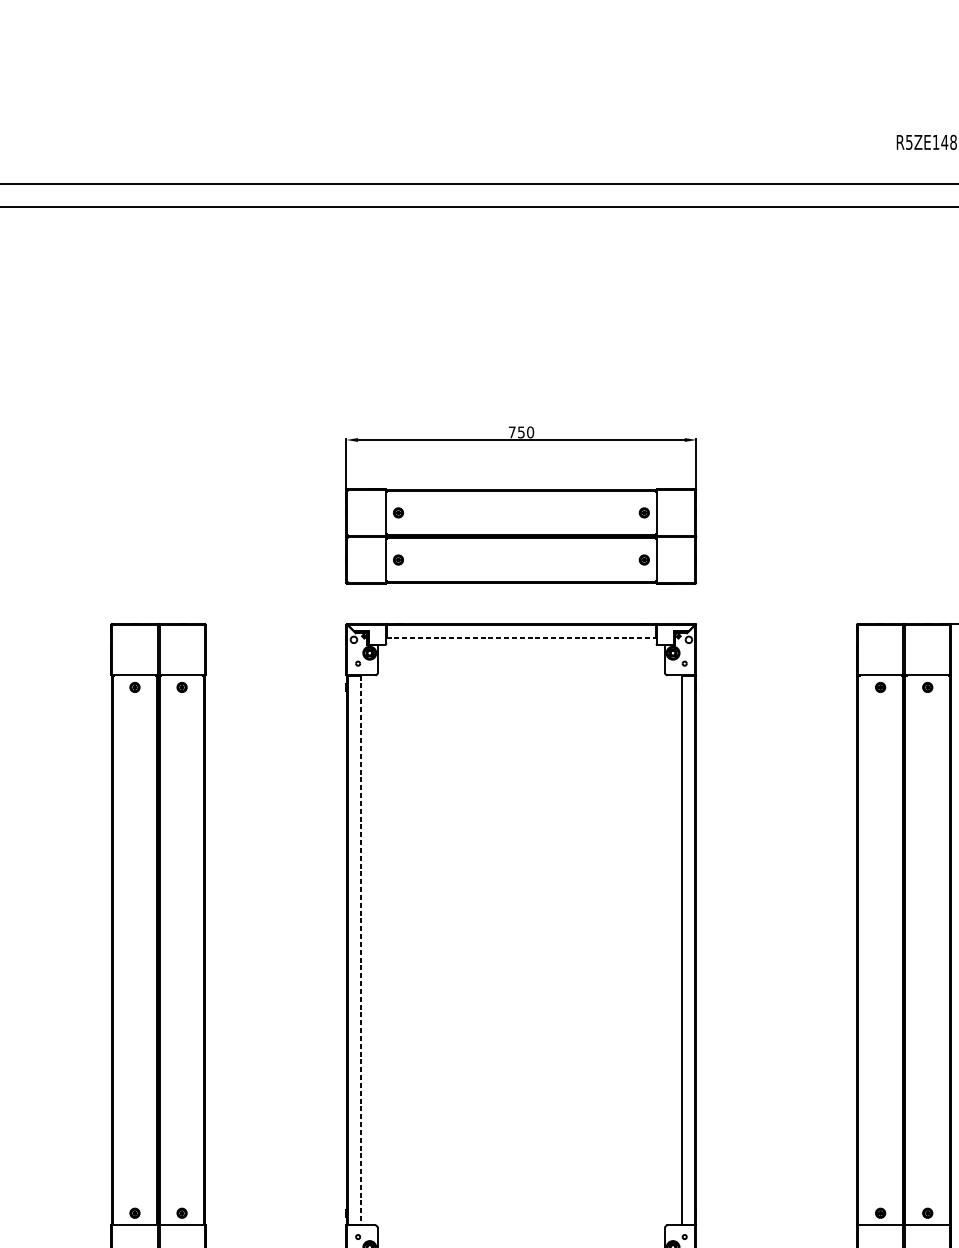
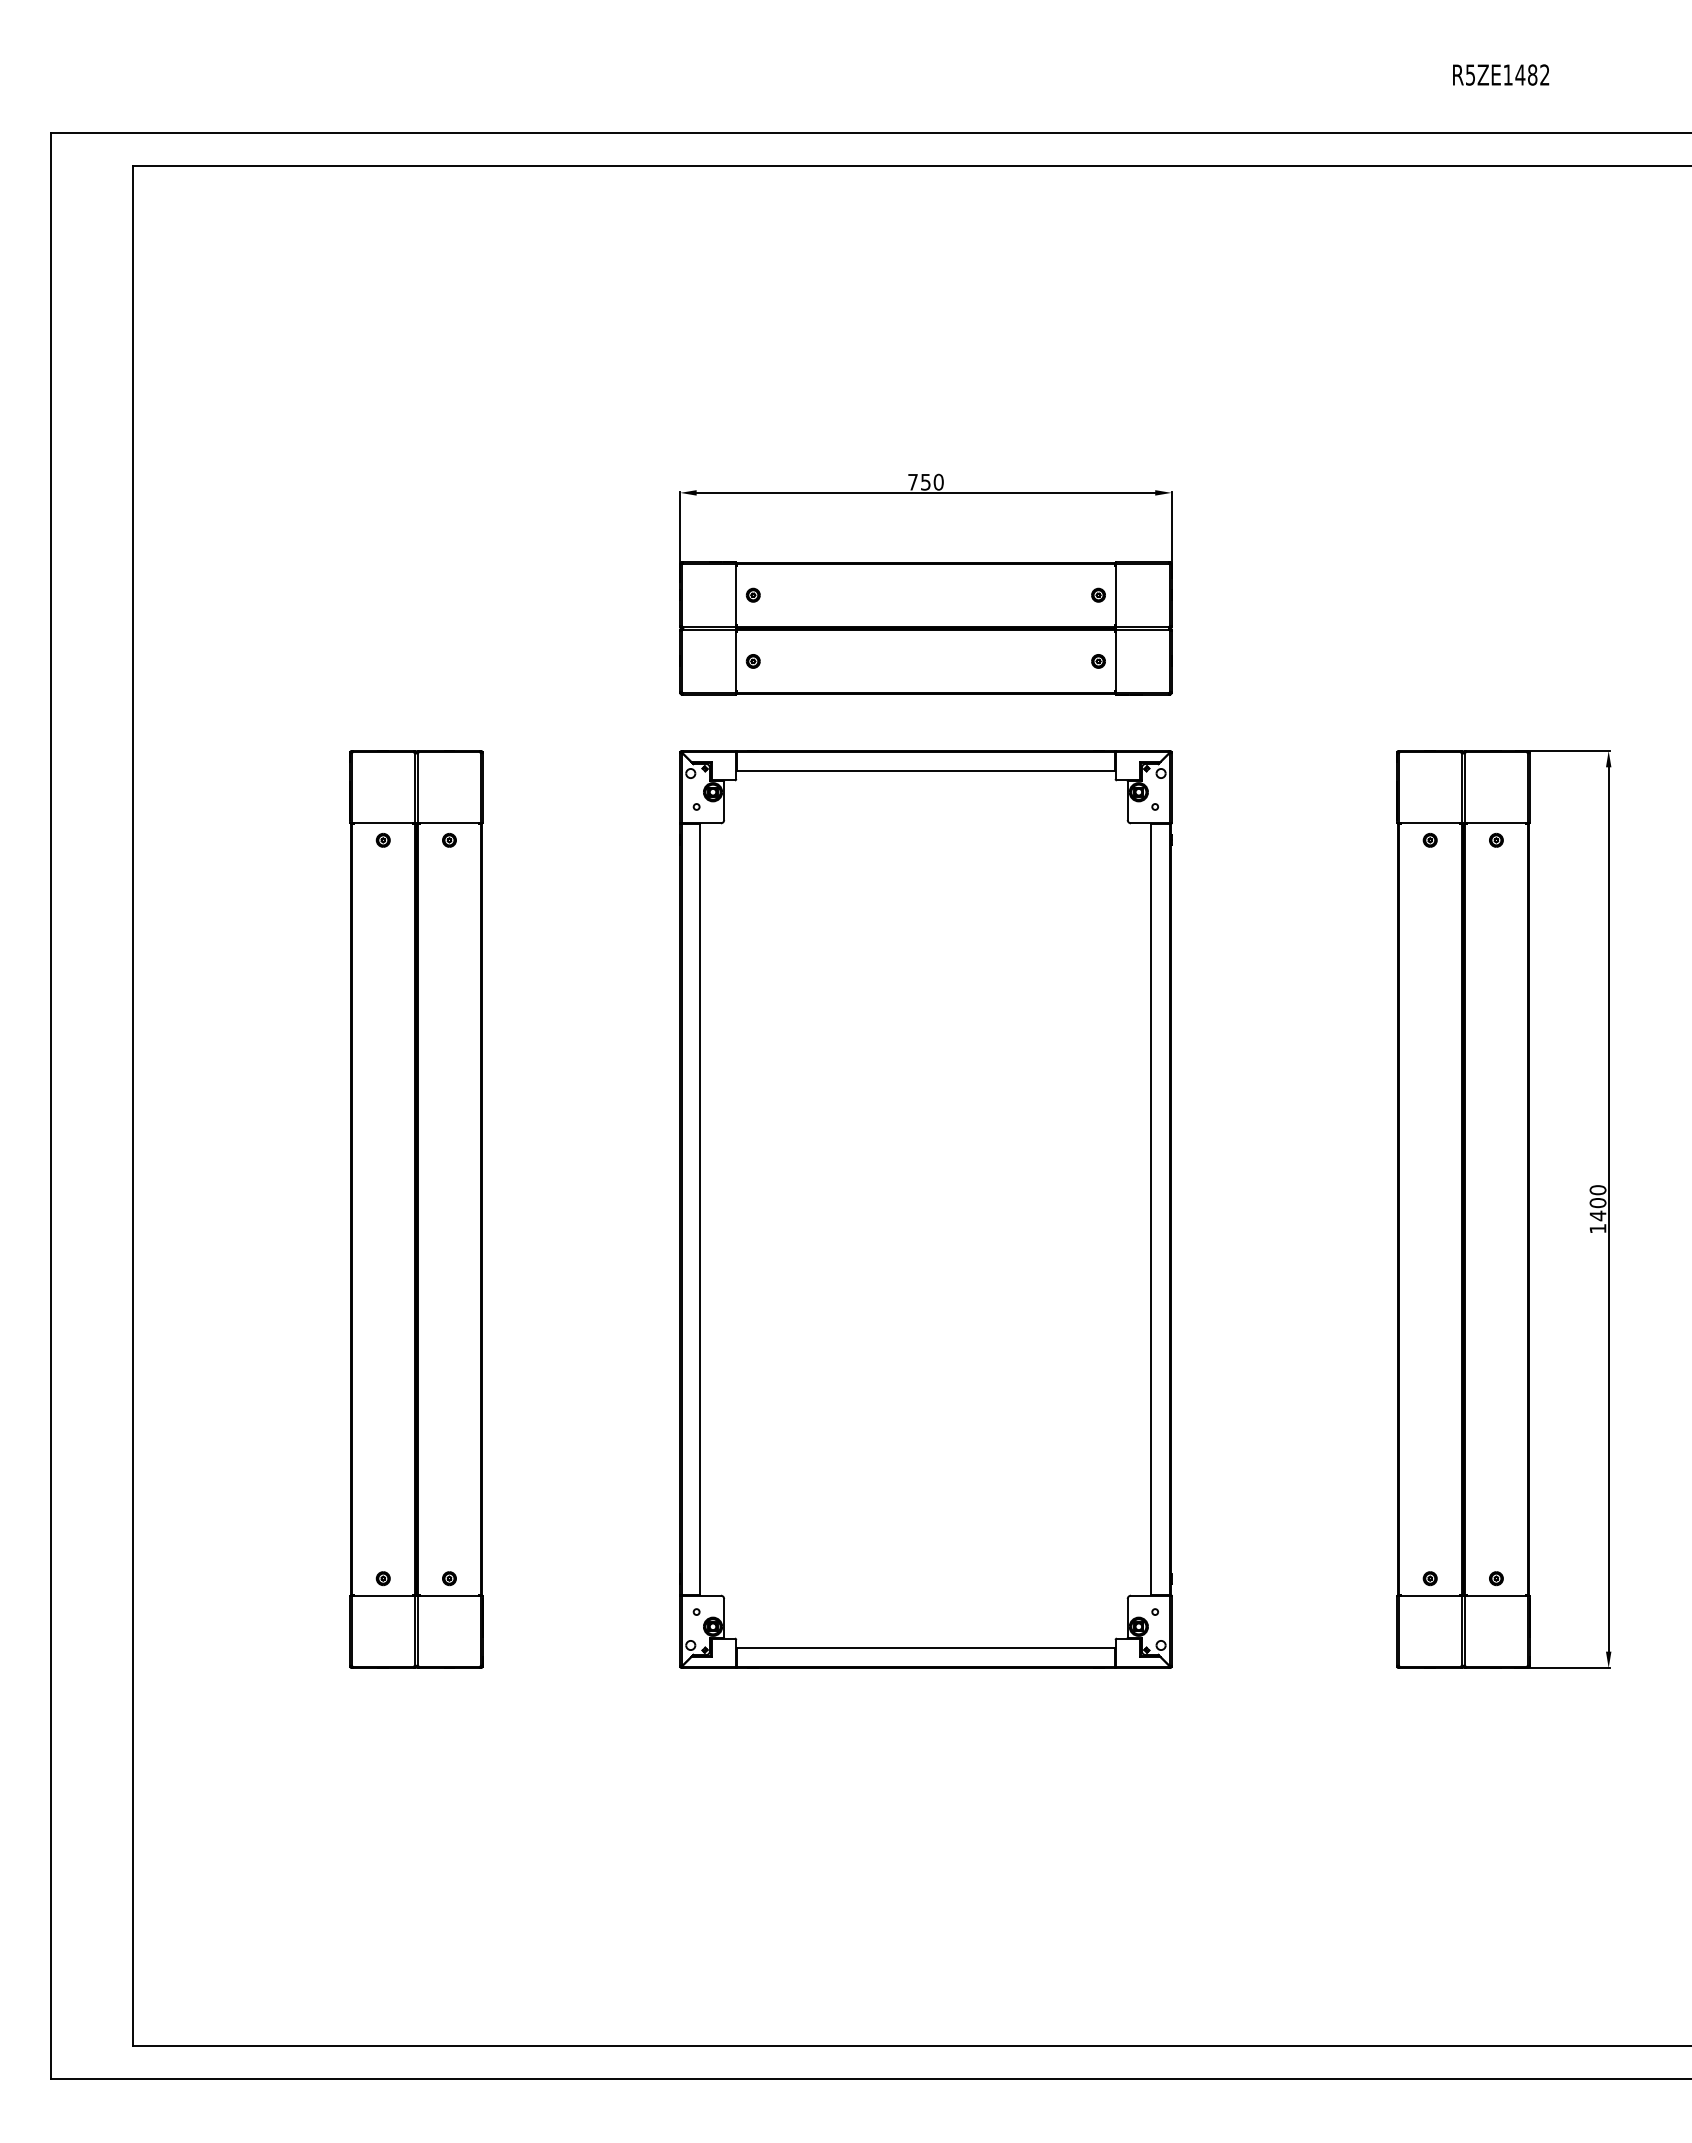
line: (521, 638) -> (926, 771), dashed -> solid
line: (360, 950) -> (700, 1209), dashed -> solid

